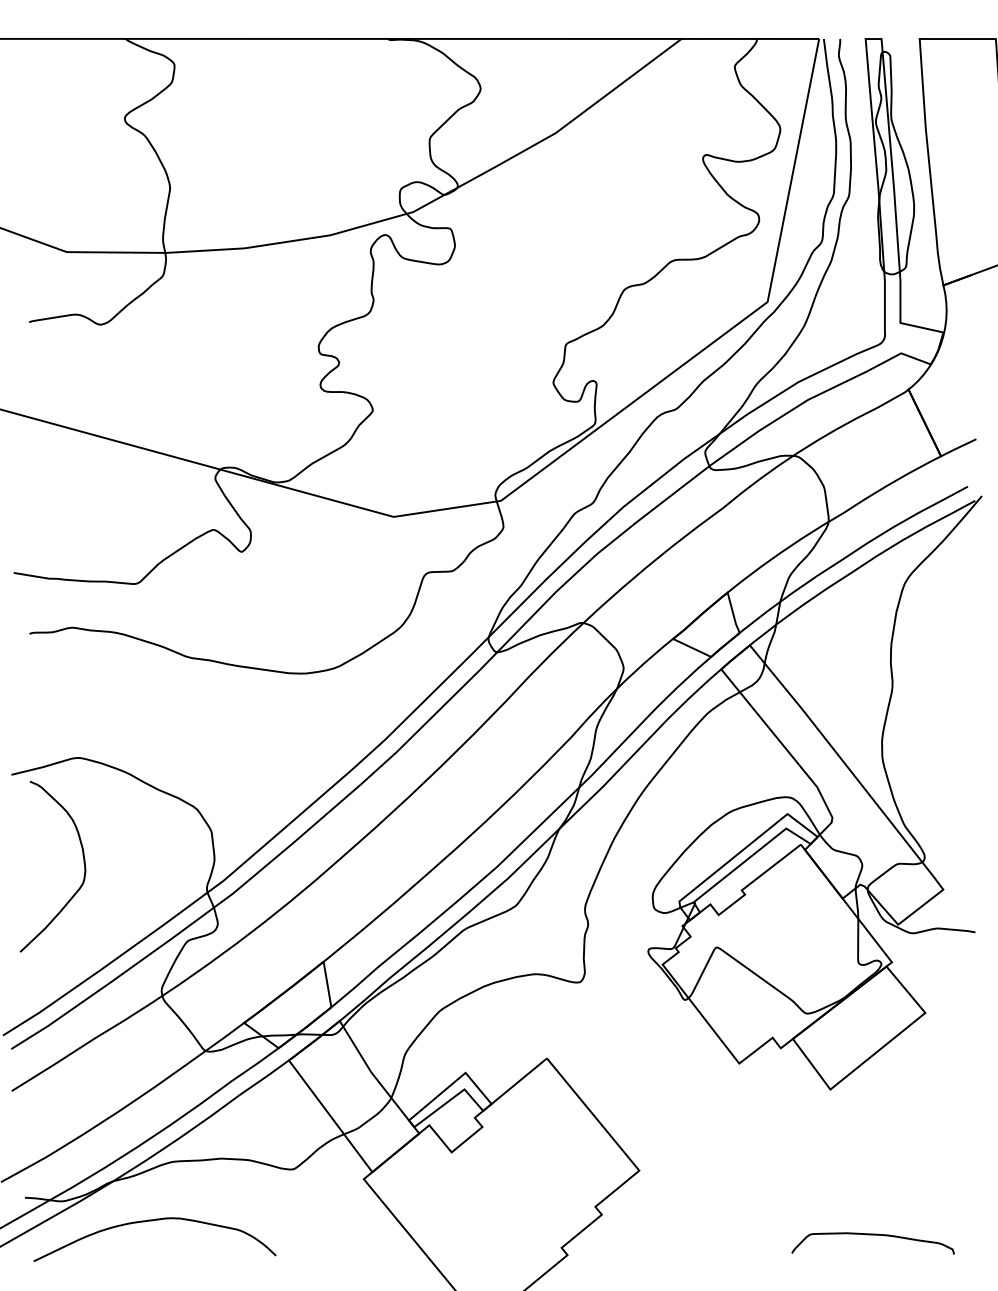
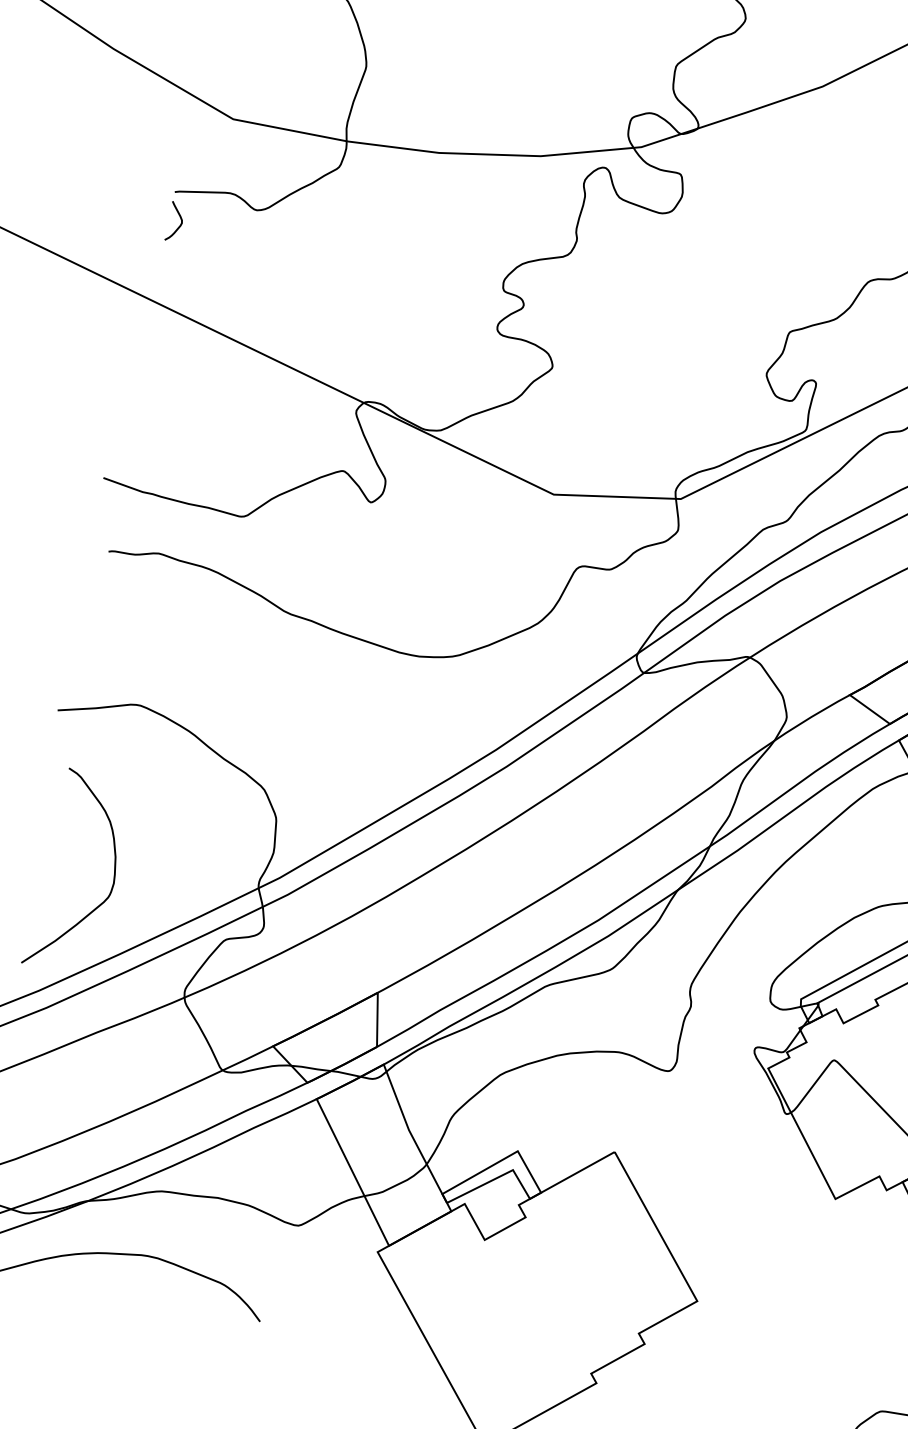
curve: (38, 347) -> (180, 223), added
curve: (83, 862) -> (113, 873), moved

